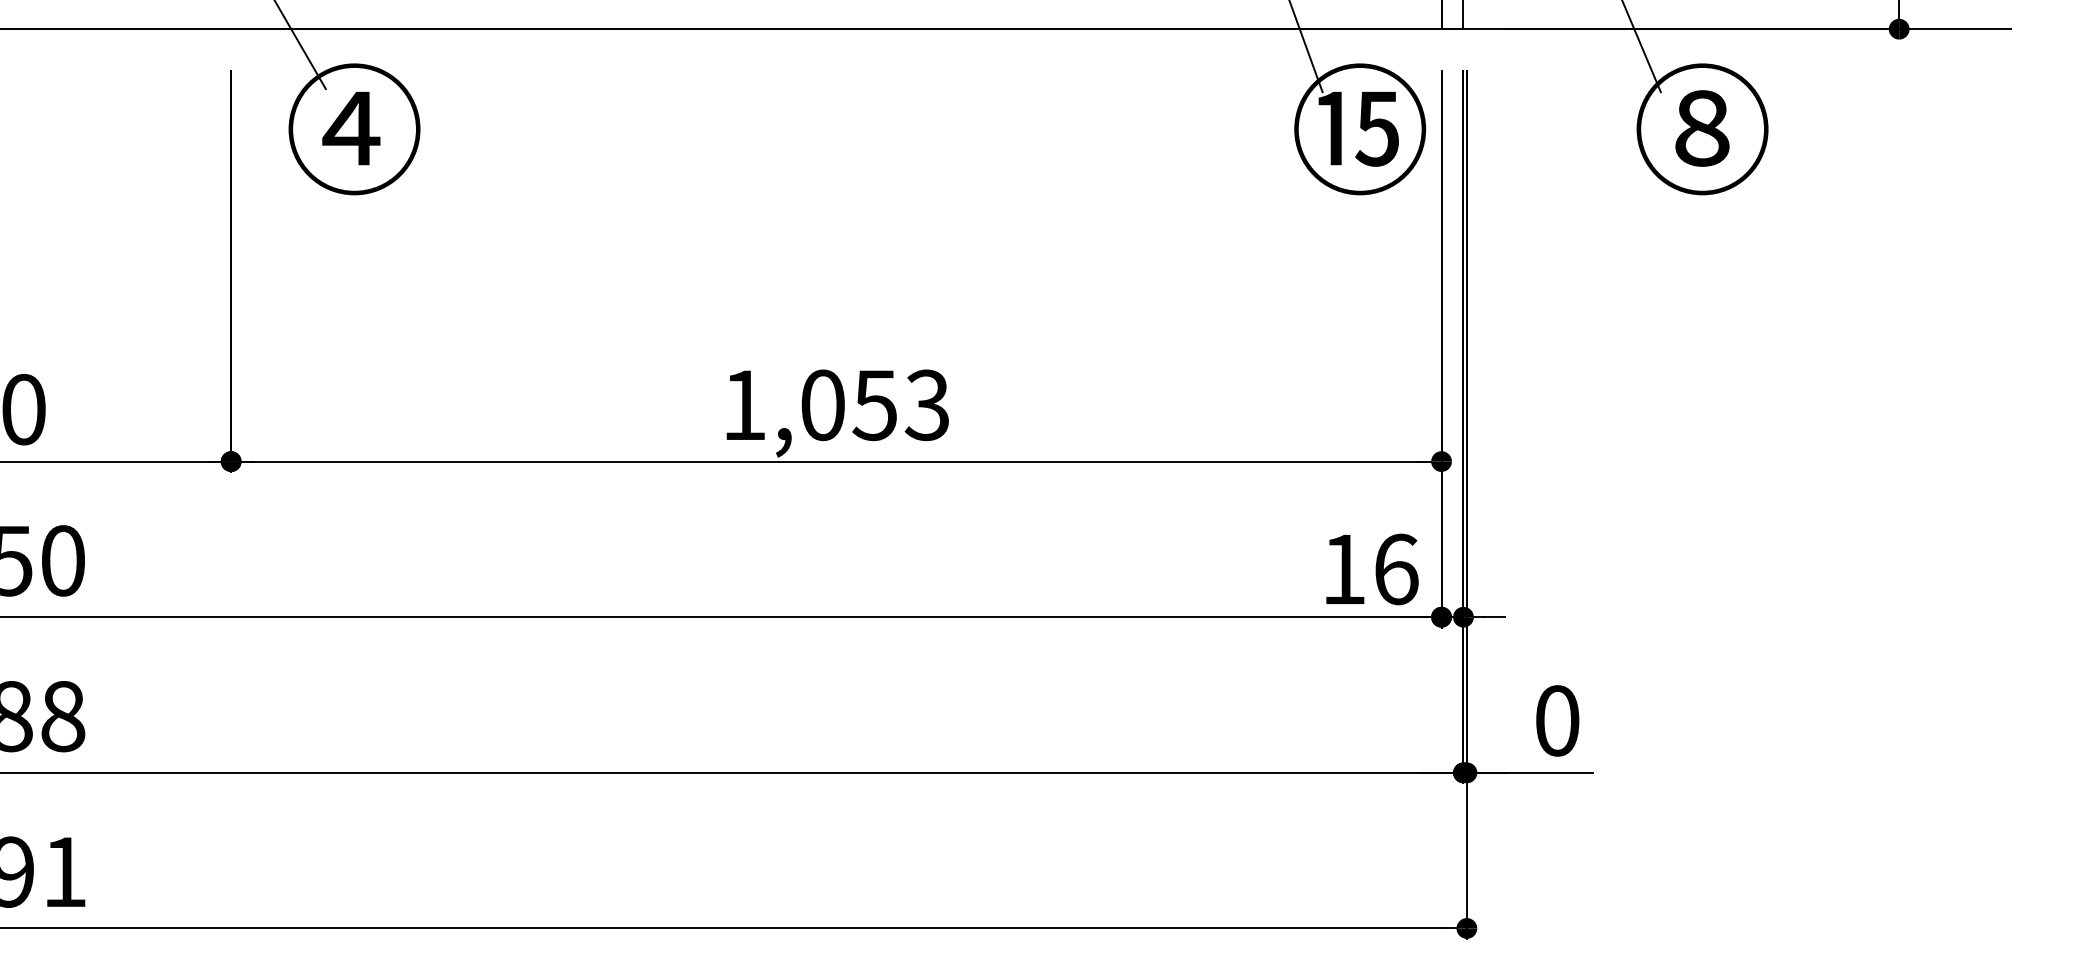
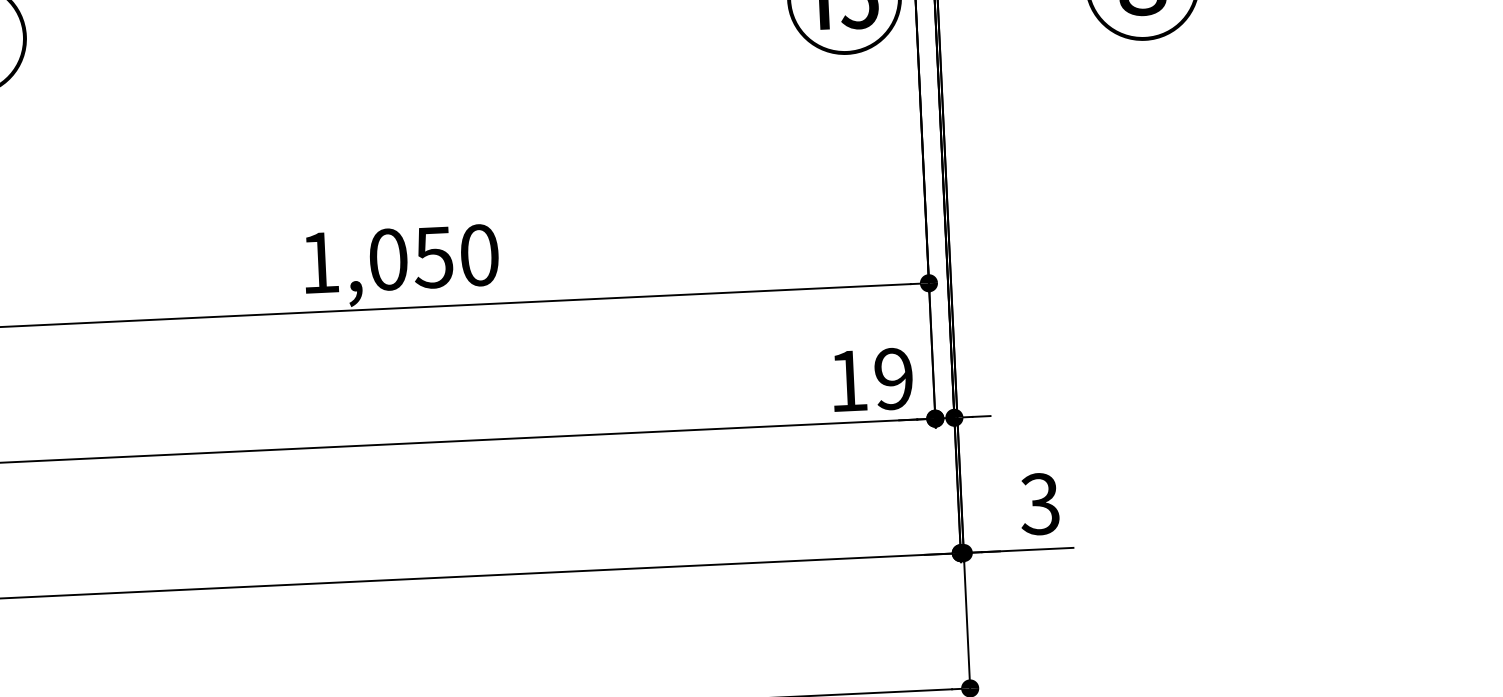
text: (926, 405) -> (478, 255), 1,053 -> 1,050
text: (1396, 569) -> (894, 378), 16 -> 19
text: (1556, 720) -> (1039, 503), 0 -> 3

